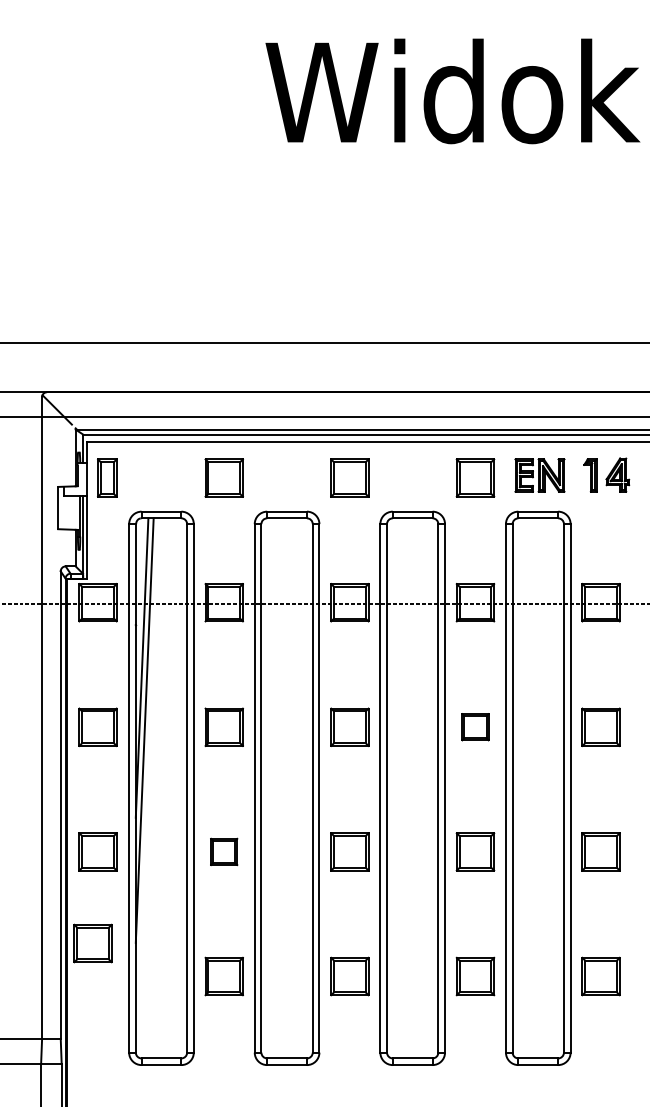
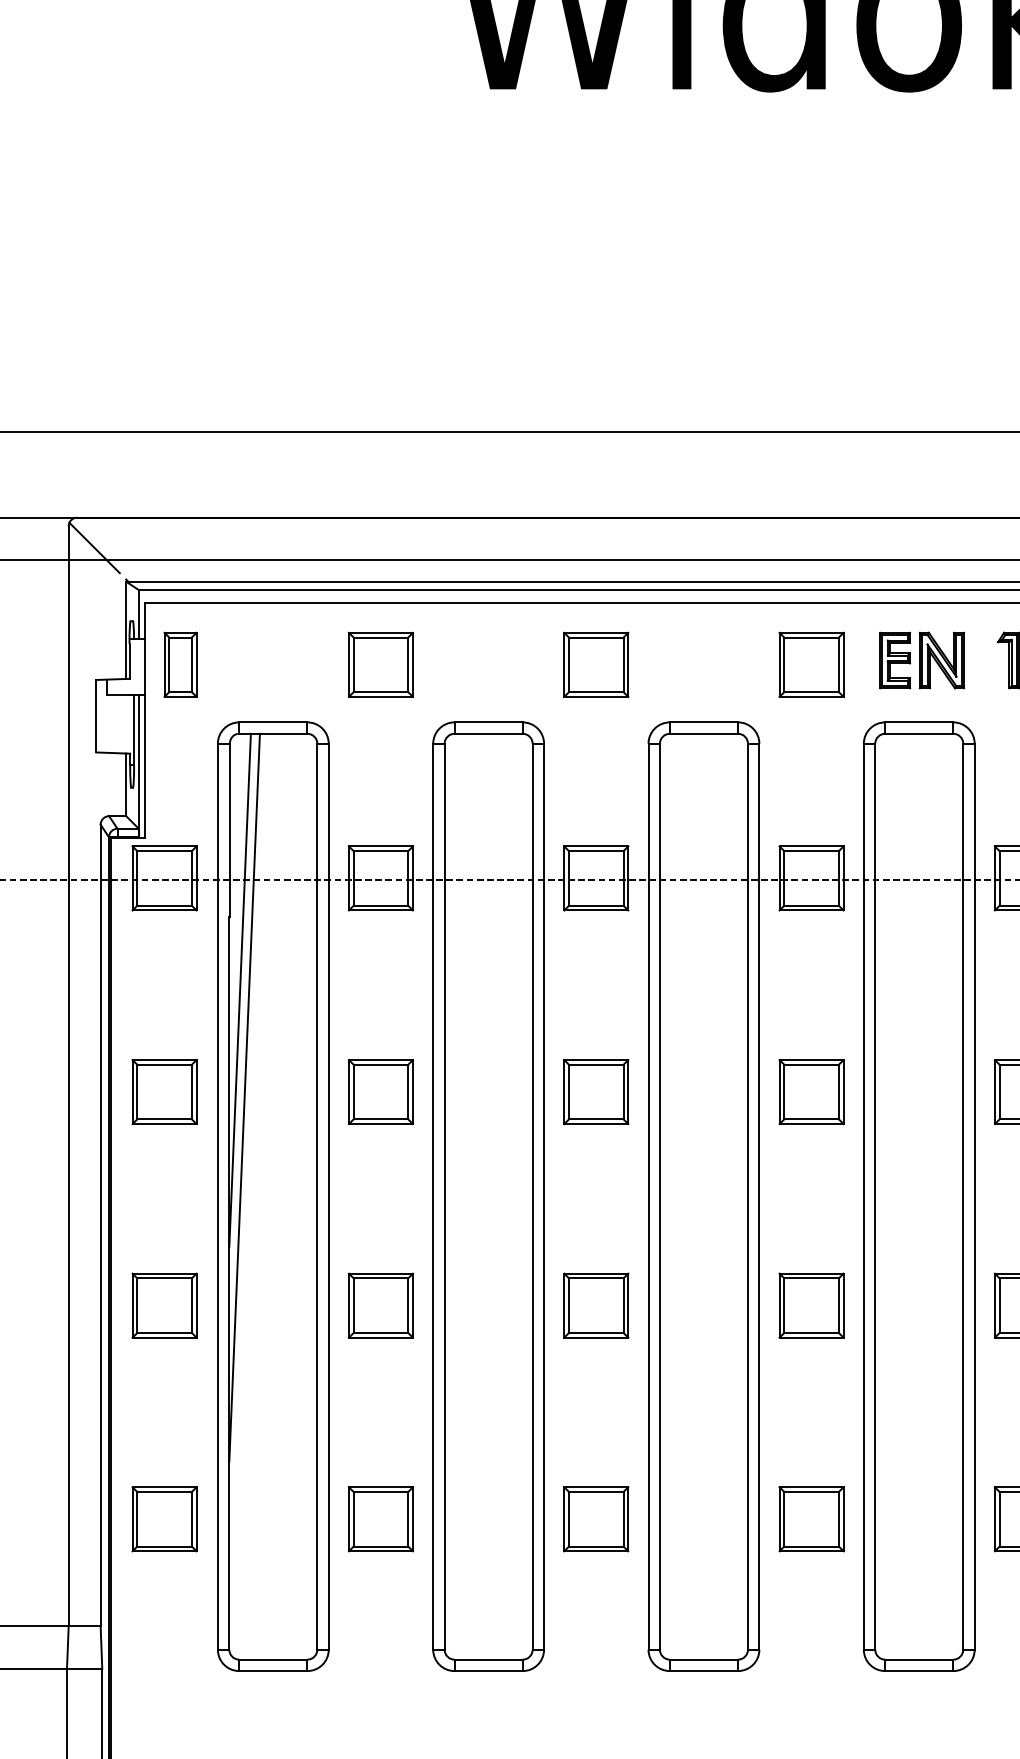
part: (475, 726) -> (811, 1090), size x1.43
part: (223, 851) -> (379, 1304), size x1.43
part: (92, 943) -> (163, 1519), moved

